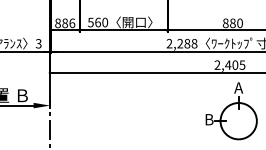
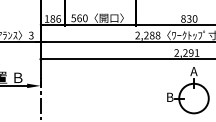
text: (232, 22) -> (188, 18), 880 -> 830
text: (57, 23) -> (46, 19), 886 -> 186
text: (235, 64) -> (191, 52), 2,405 -> 2,291

